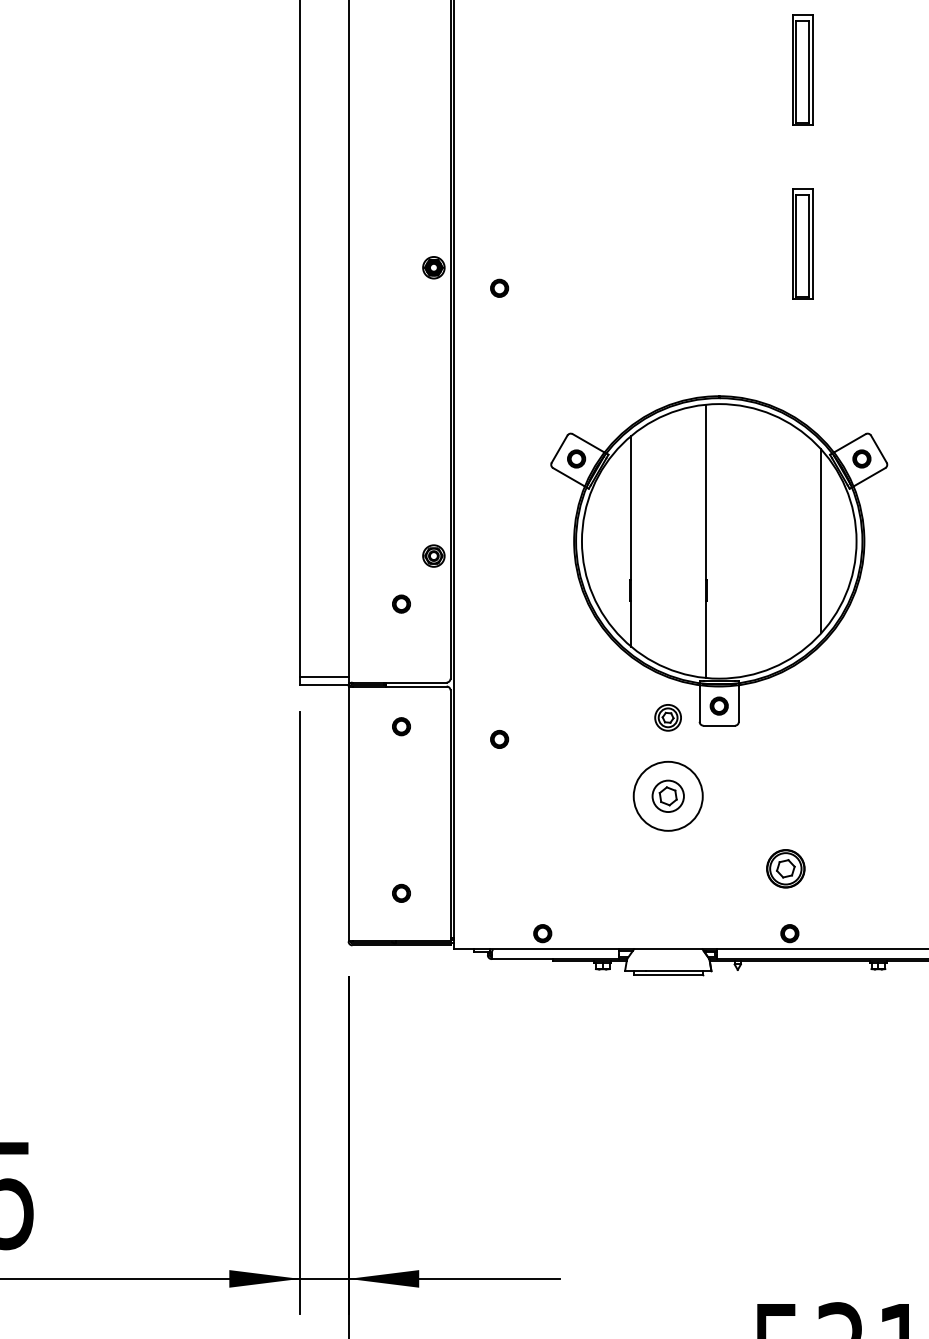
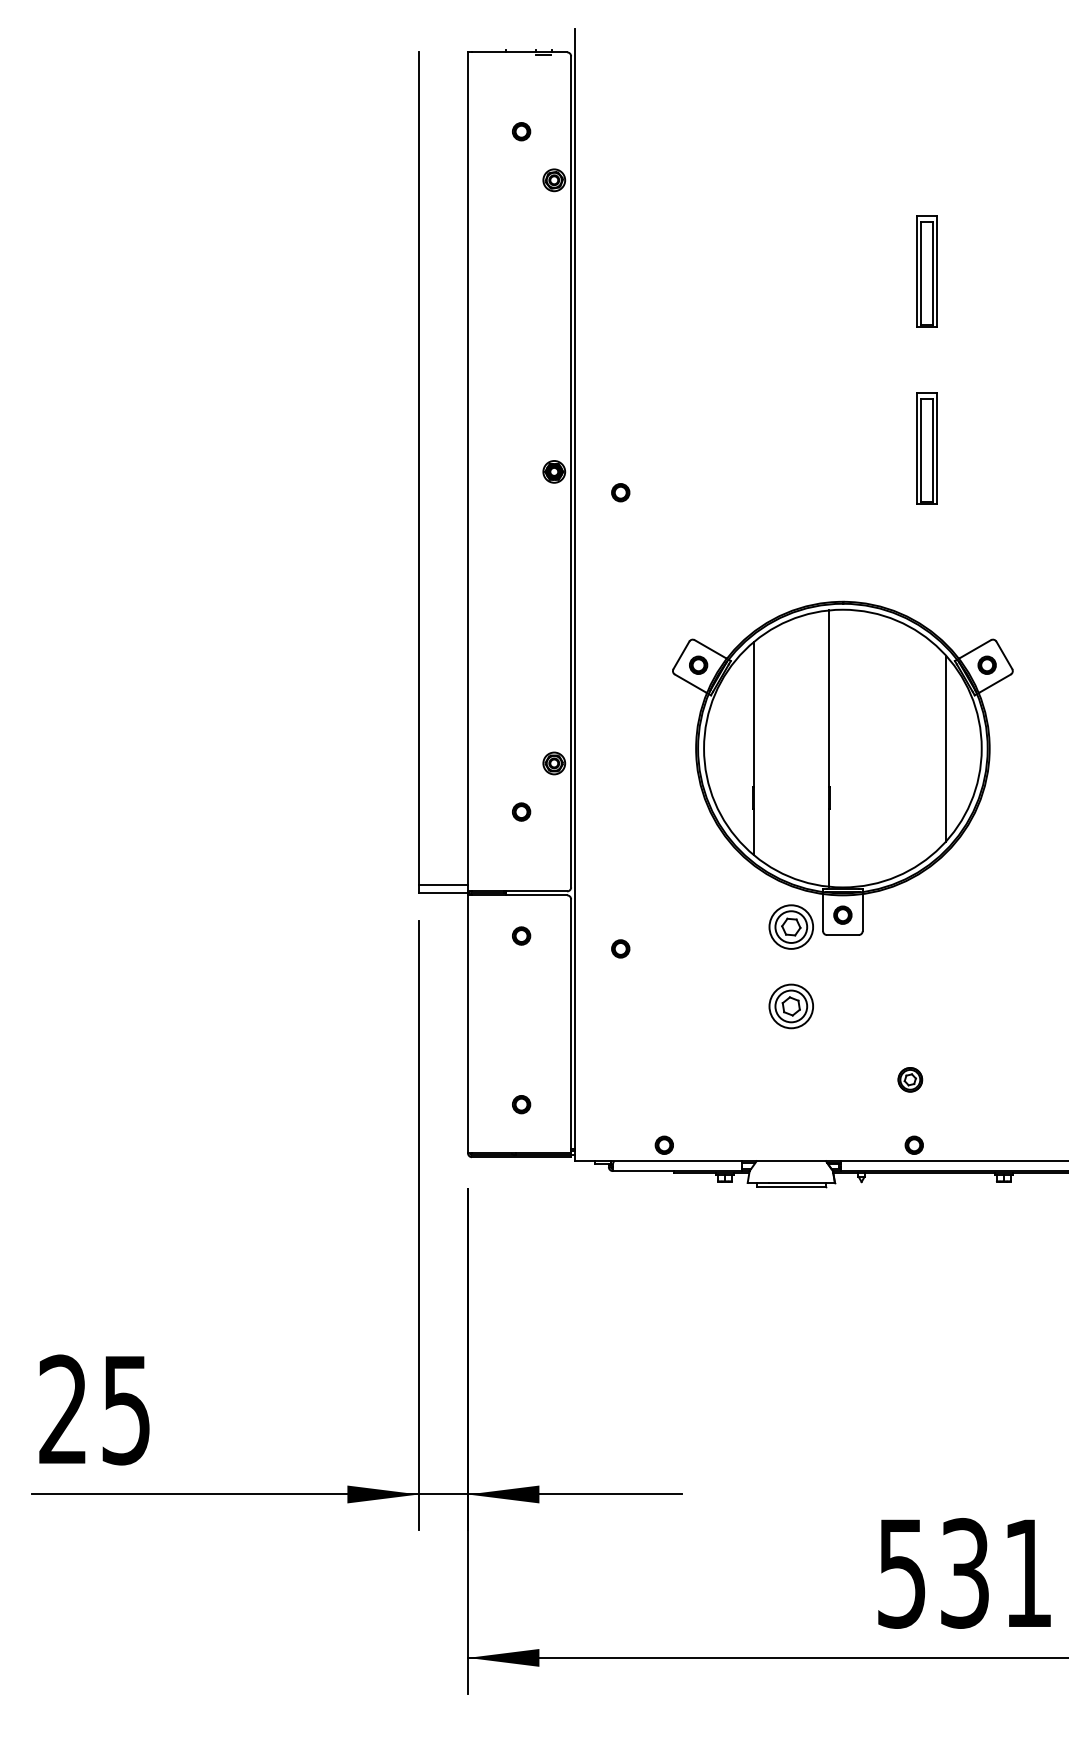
part: (667, 717) -> (790, 926), size x1.67
circle: (668, 796) -> (791, 1006), size x0.62
part: (786, 868) -> (910, 1079), size x0.62

